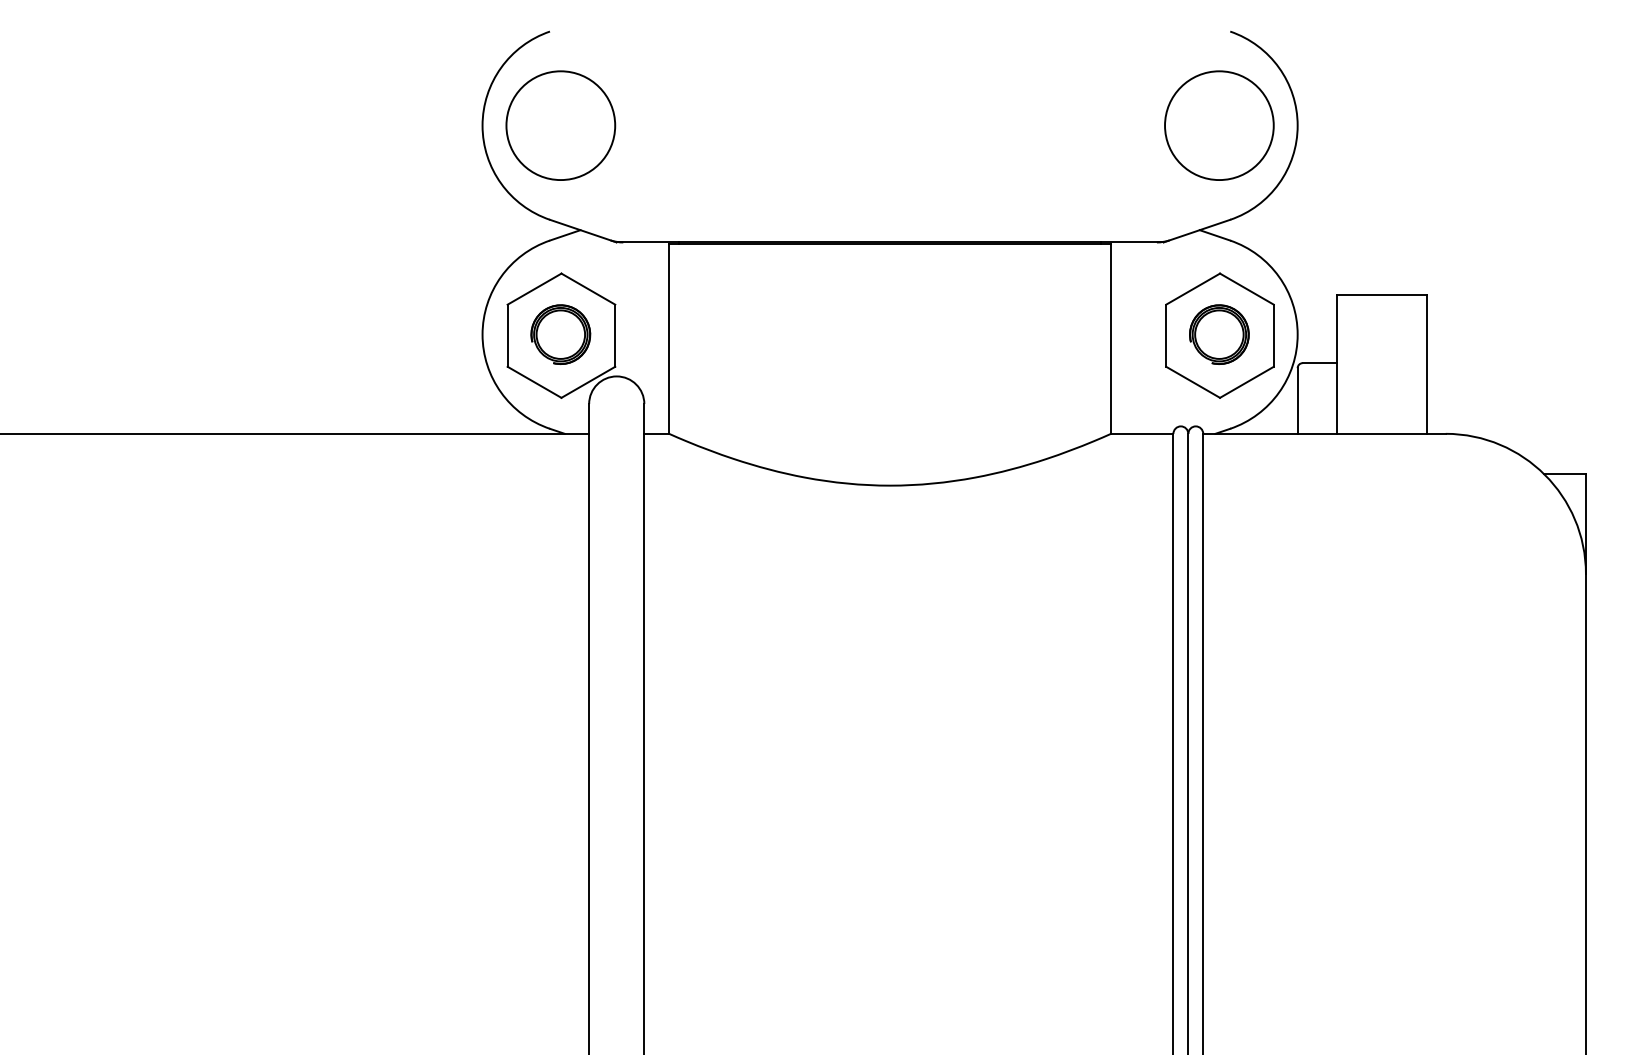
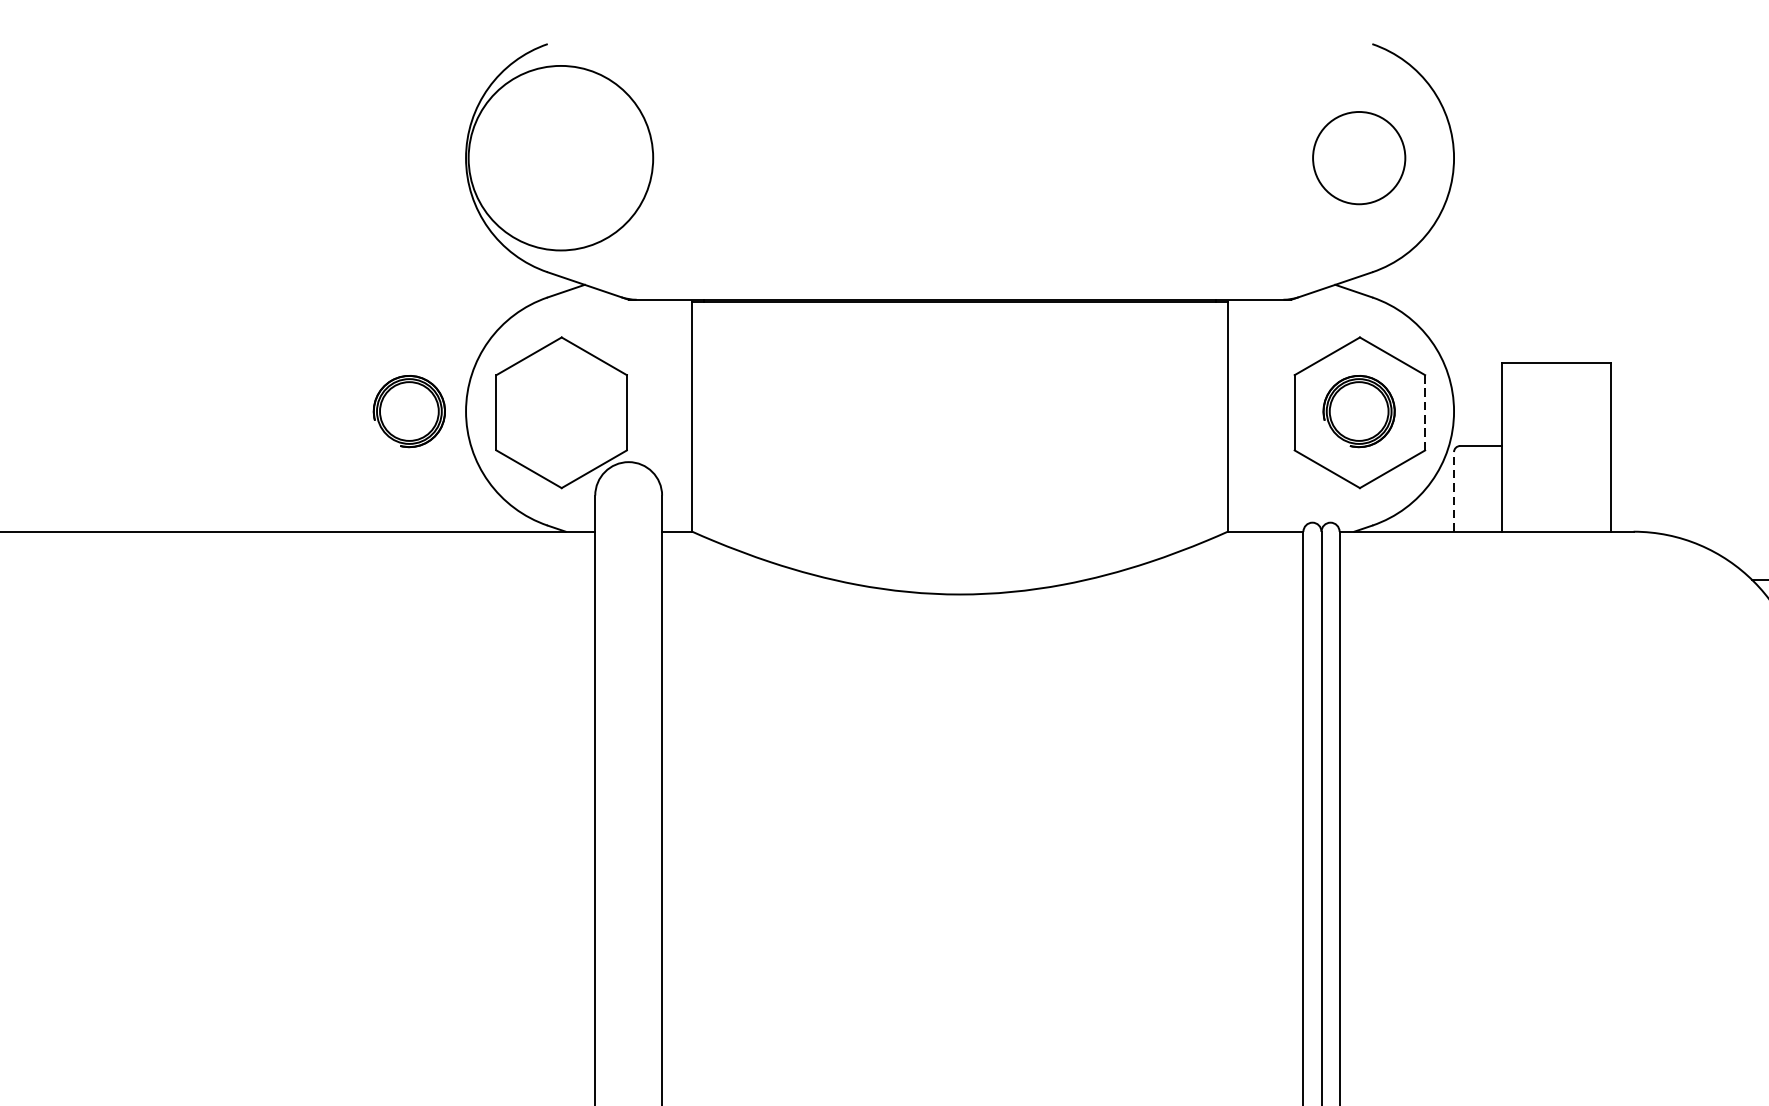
circle: (560, 125) -> (560, 157), size x1.4
circle: (1219, 125) -> (1359, 157), size x0.7
part: (560, 334) -> (409, 411), moved
line: (1273, 336) -> (1424, 413), solid -> dashed
line: (1297, 401) -> (1453, 492), solid -> dashed

